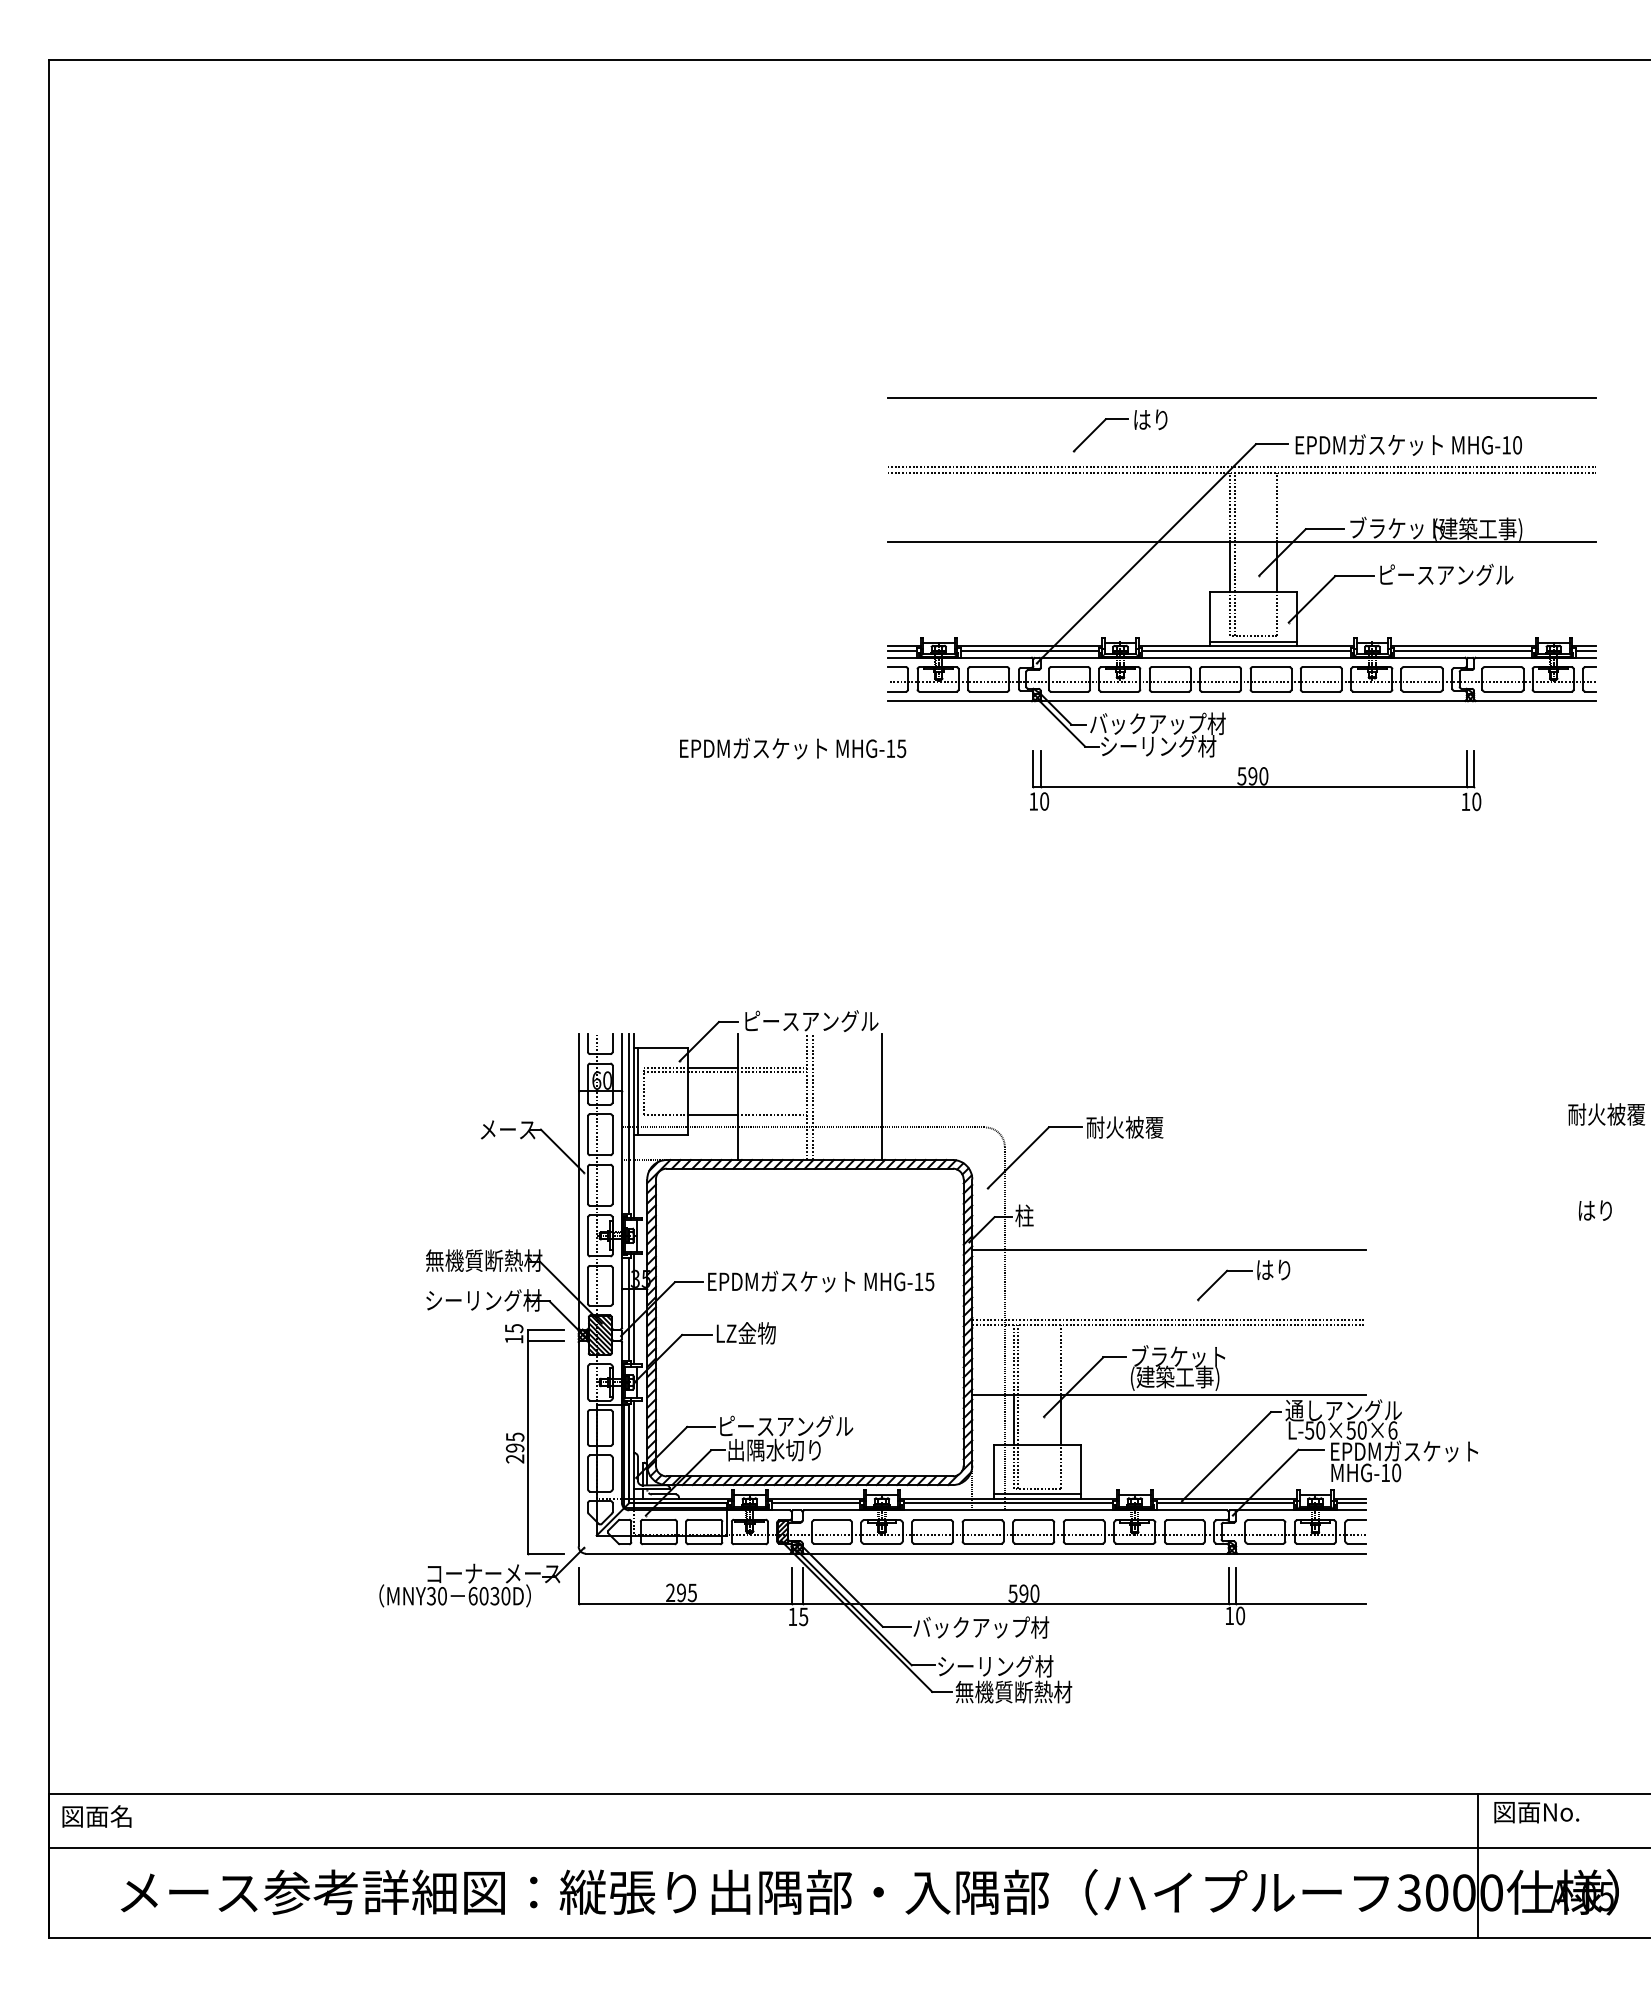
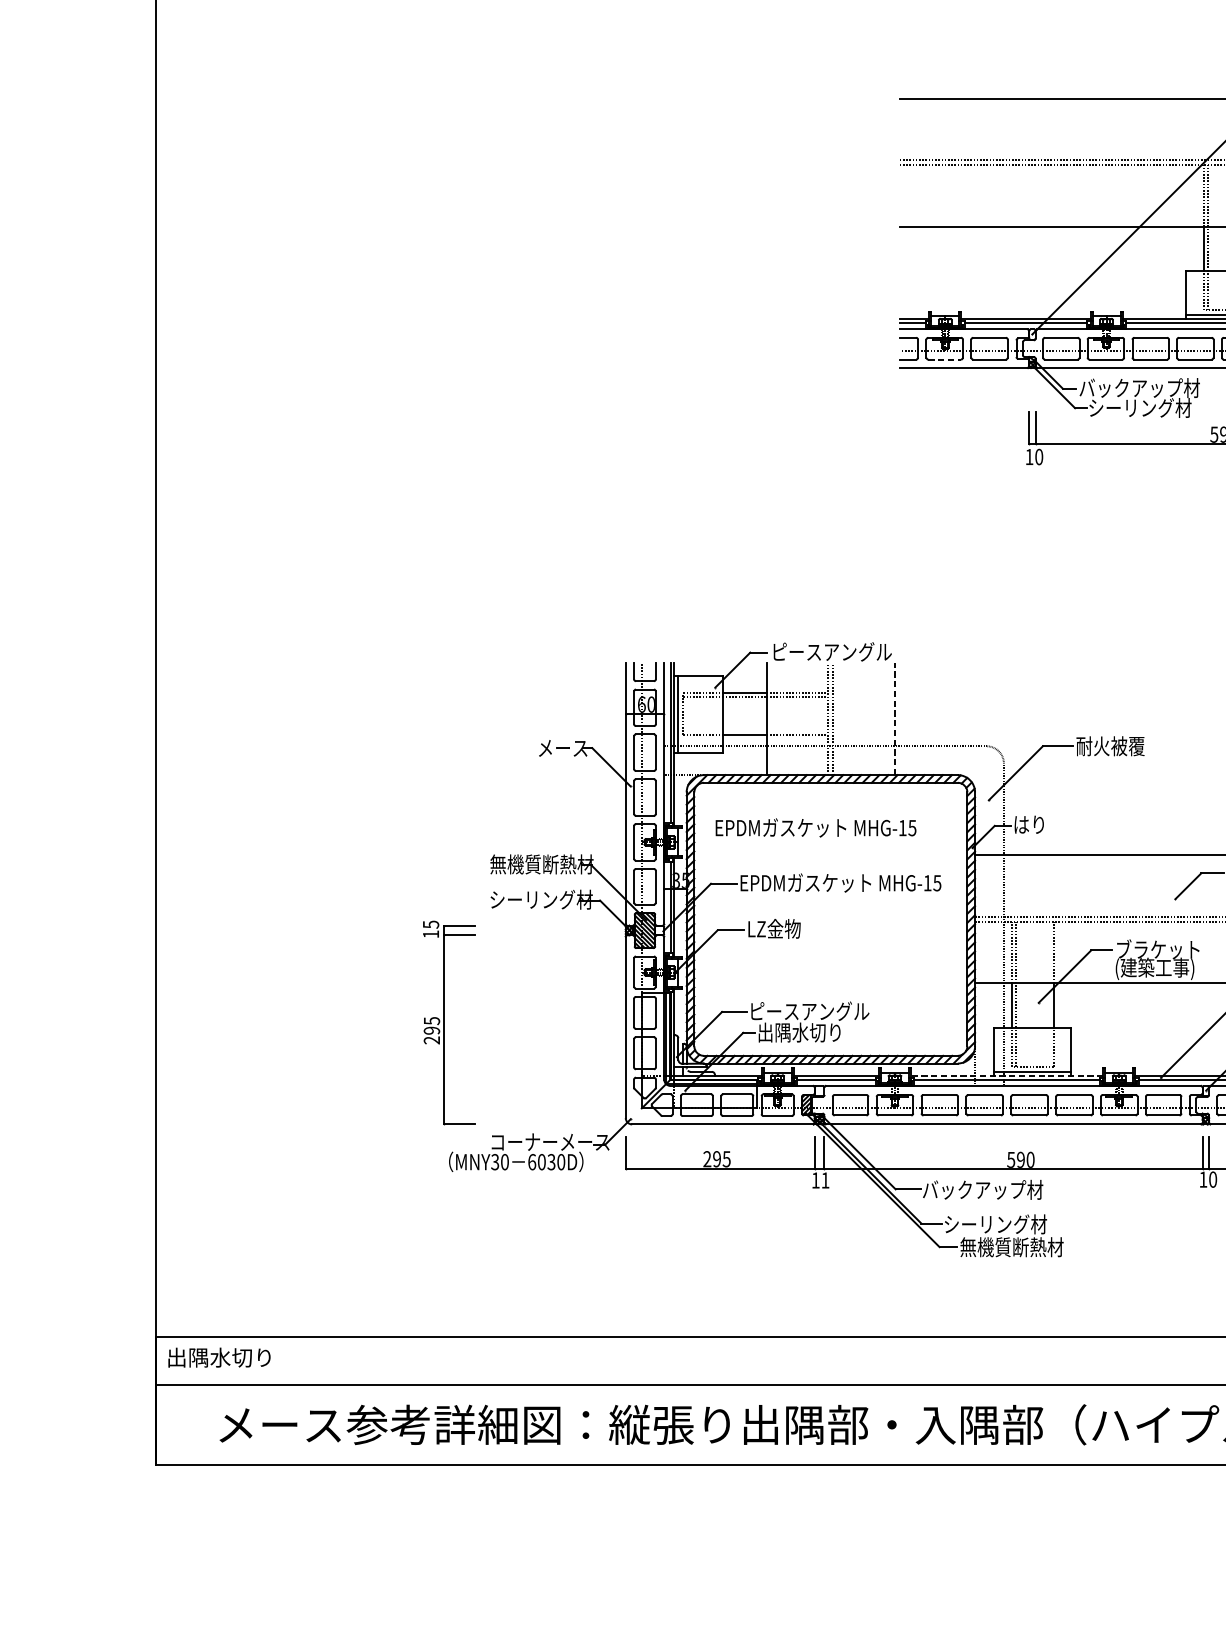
part: (1119, 419) -> (1105, 118), removed
line: (938, 691) -> (945, 359), solid -> dashed
text: (793, 748) -> (816, 827), moved
line: (882, 1096) -> (895, 718), solid -> dashed
text: (1032, 1215) -> (1028, 824), 柱 -> はり
part: (534, 1439) -> (449, 1023), moved
line: (1007, 1498) -> (1006, 1075), solid -> dashed
text: (803, 1616) -> (825, 1180), 15 -> 11
text: (120, 1816) -> (219, 1357), 図面名 -> 出隅水切り

